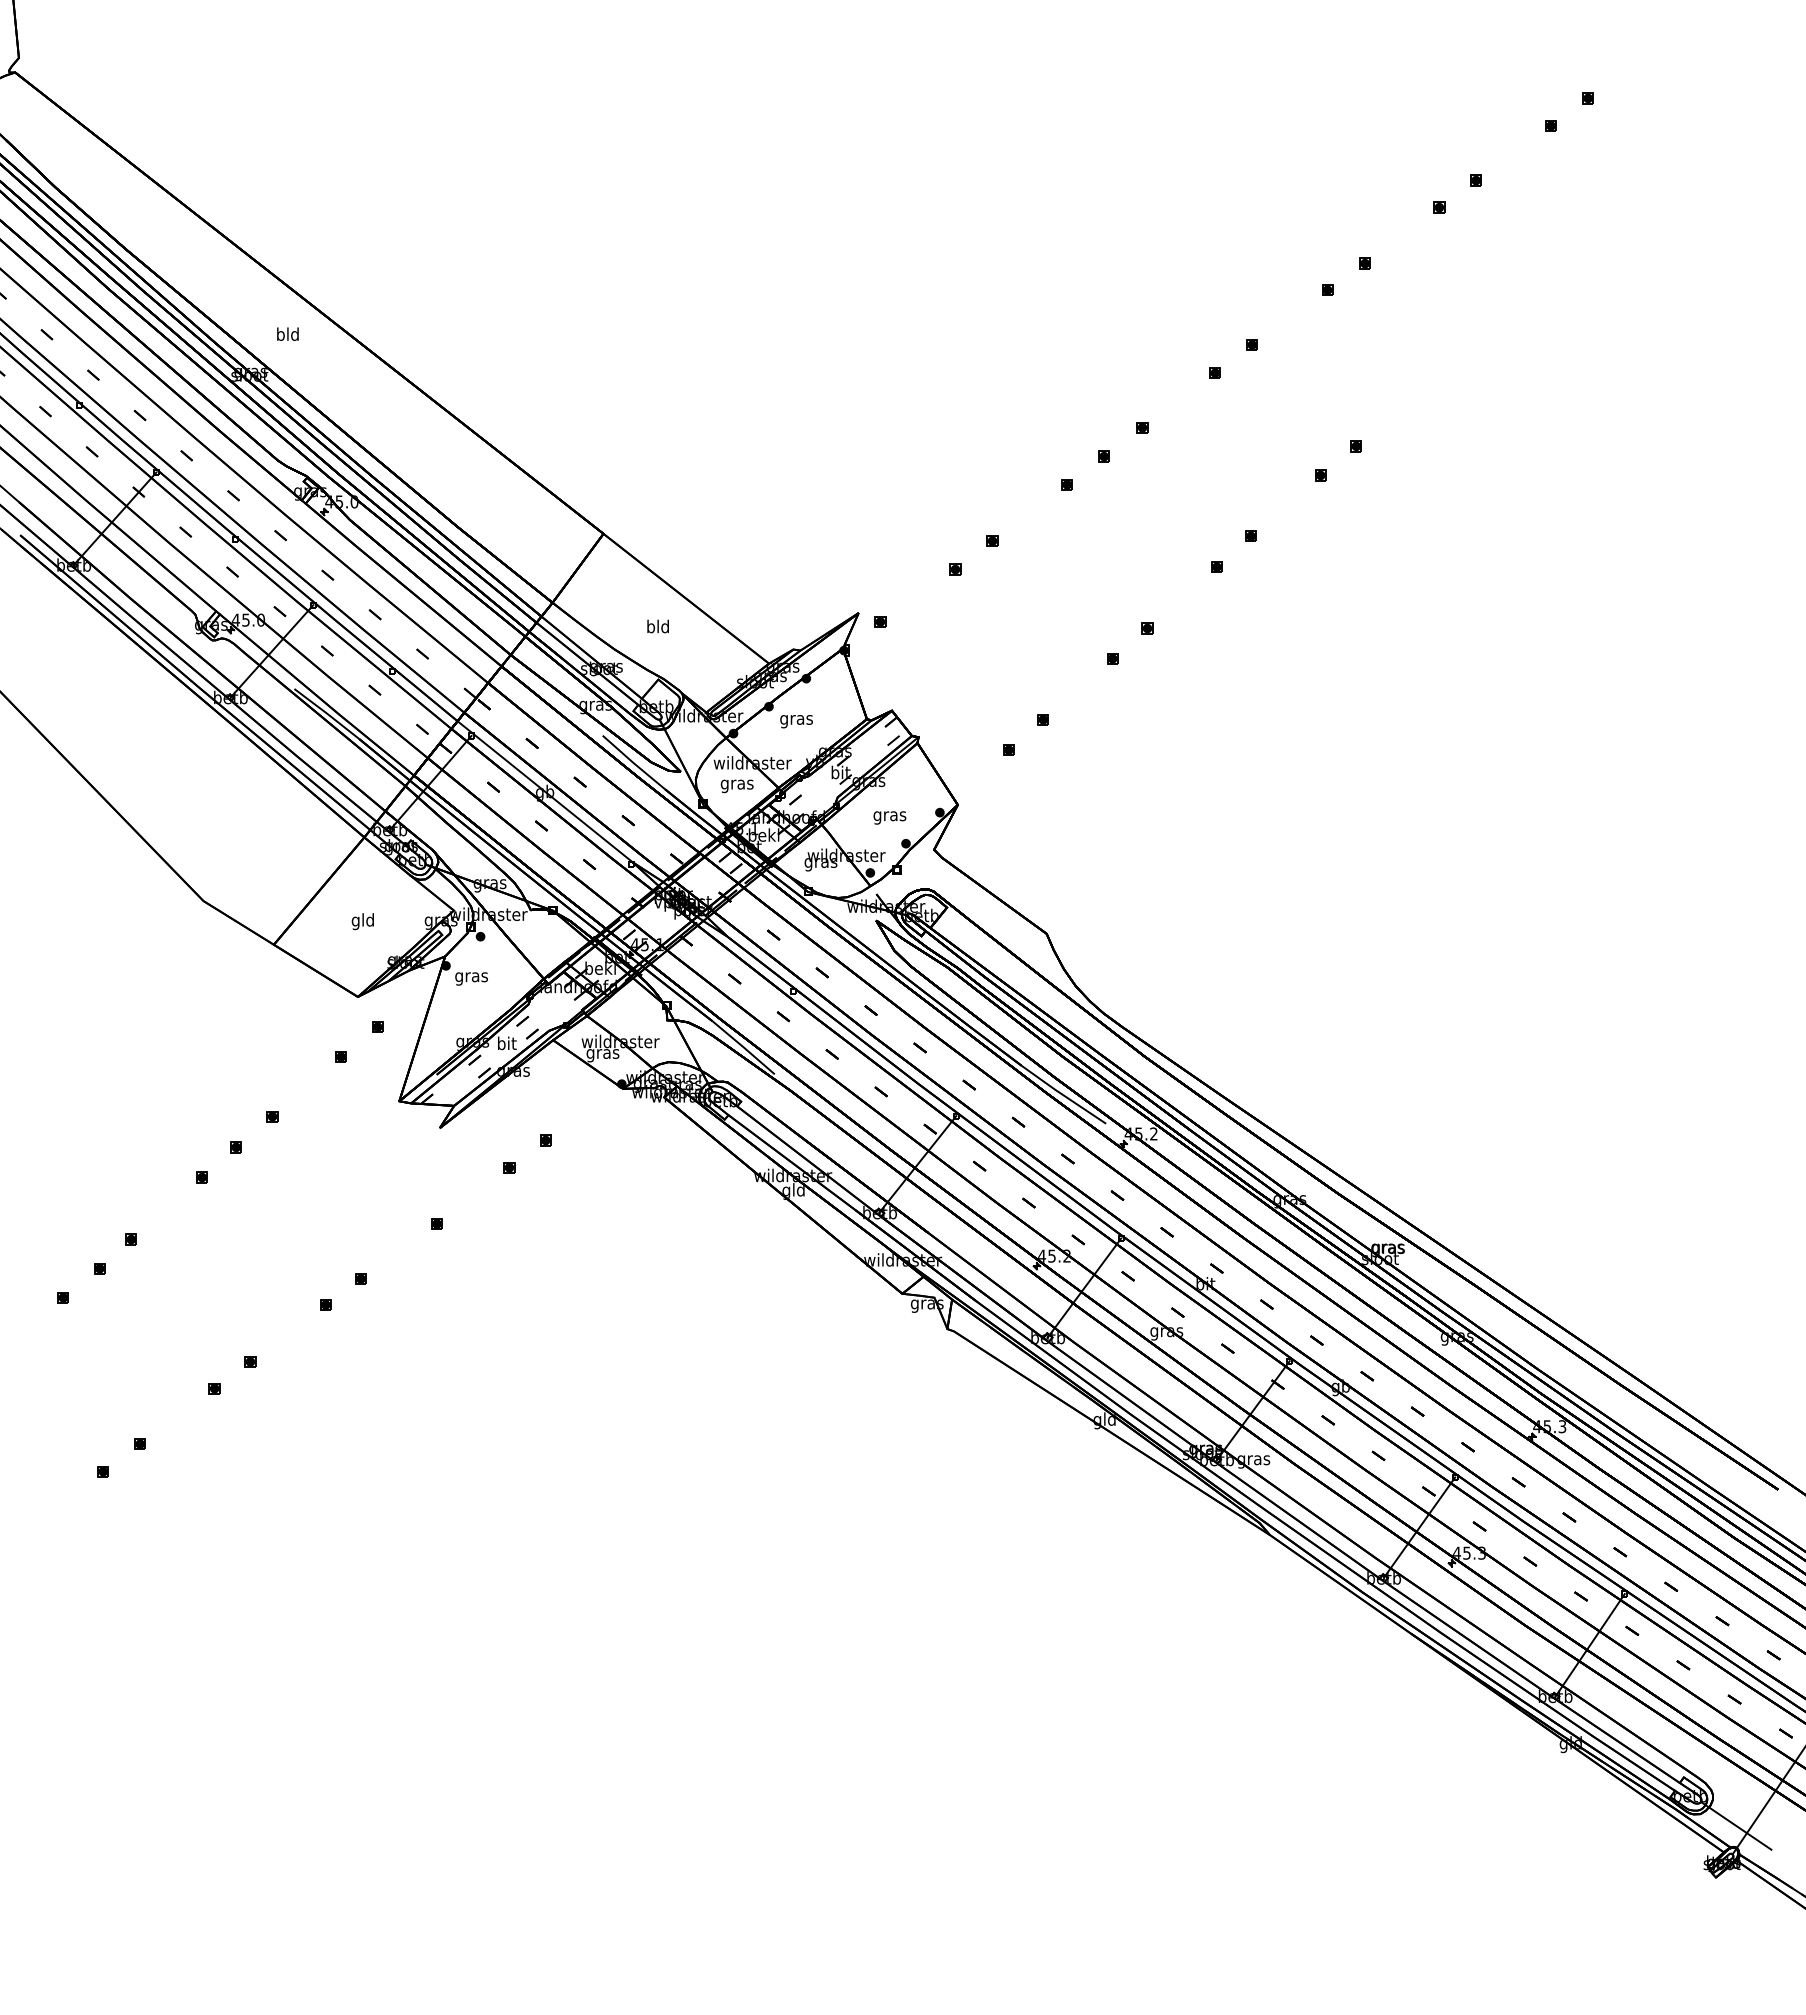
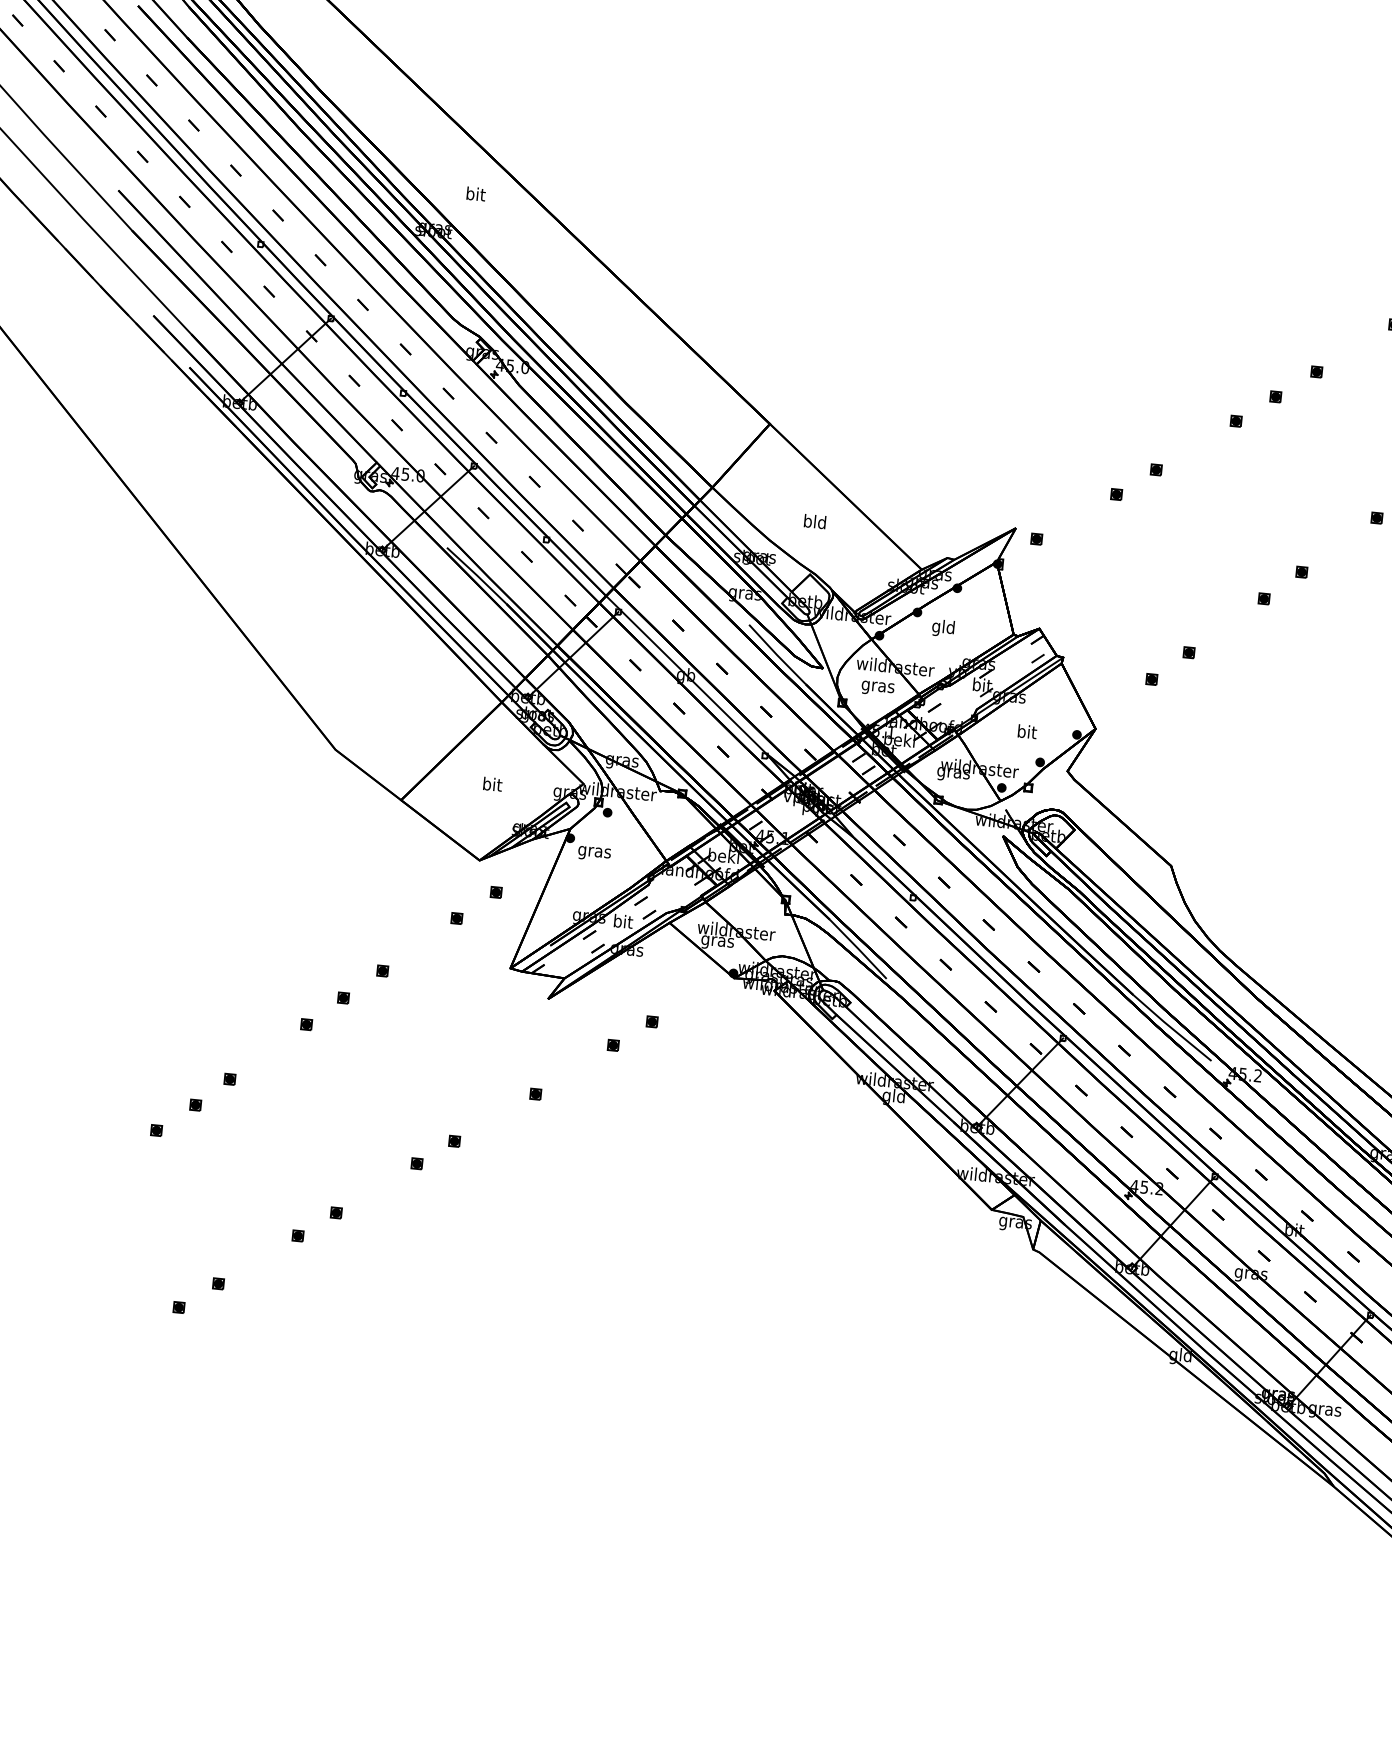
text: (287, 333) -> (475, 193), bld -> bit
text: (796, 719) -> (943, 627), gras -> gld
text: (889, 815) -> (1026, 732), gras -> bit
text: (362, 921) -> (491, 785), gld -> bit

